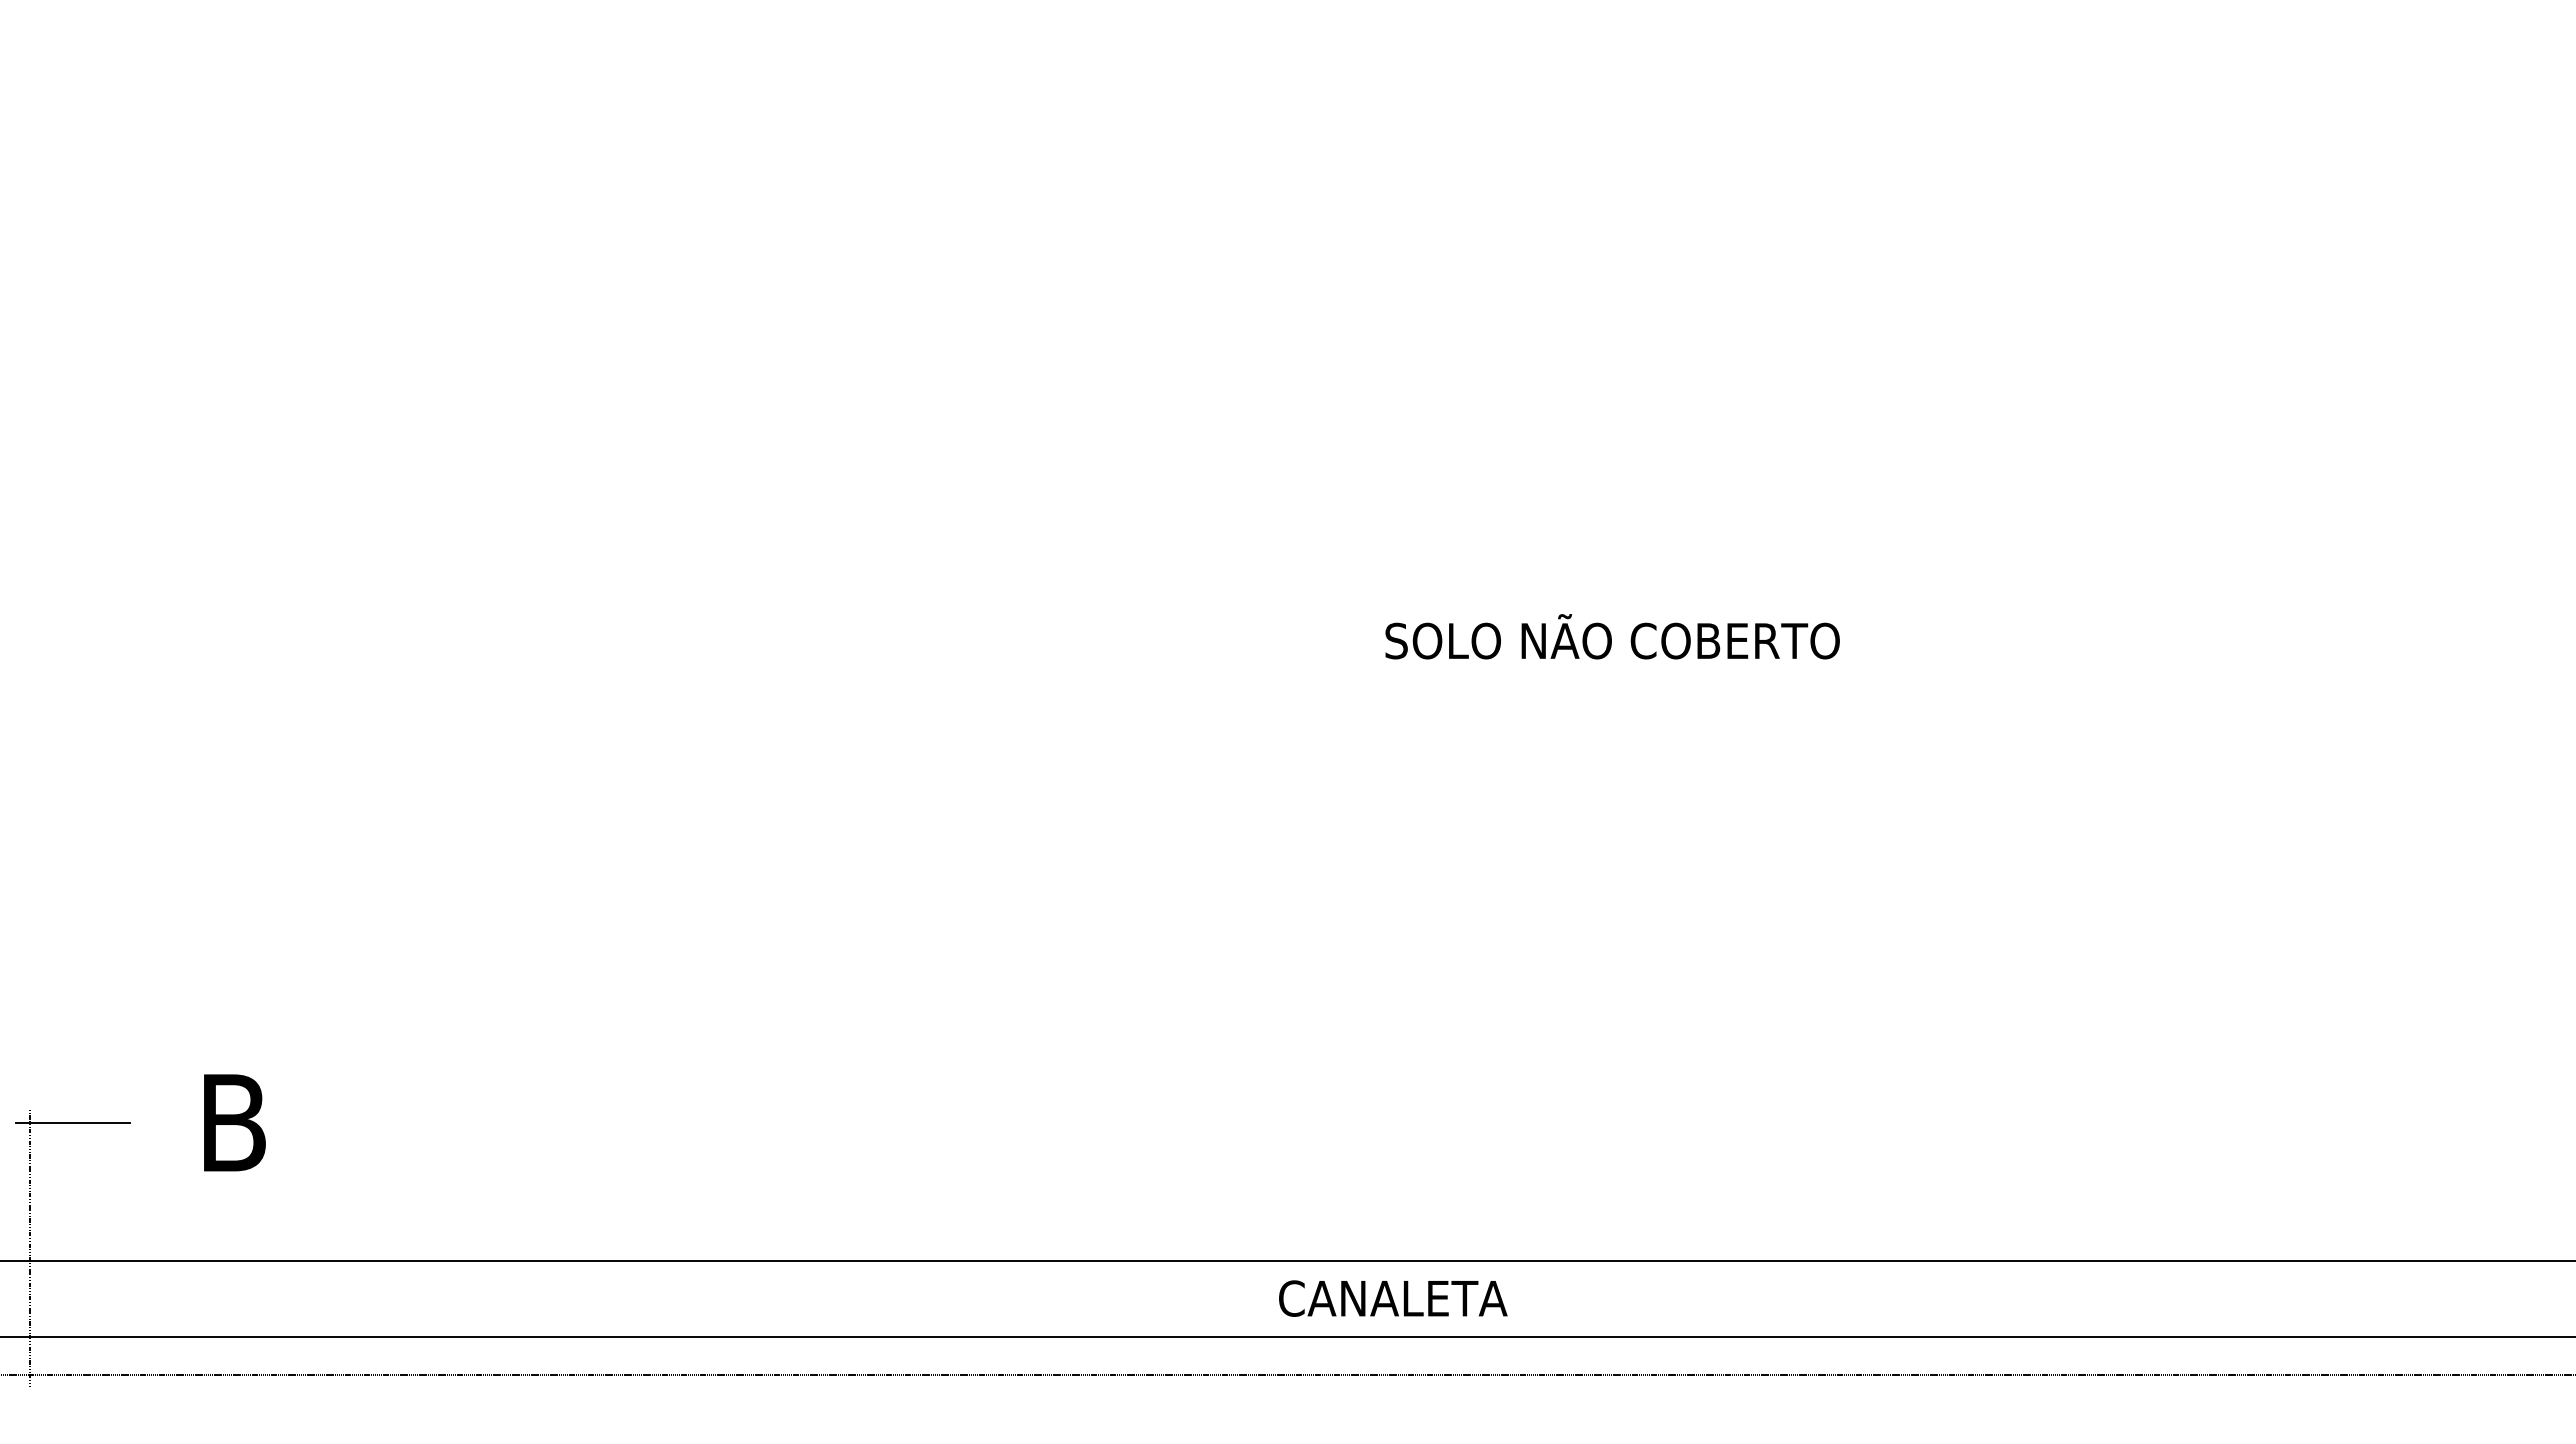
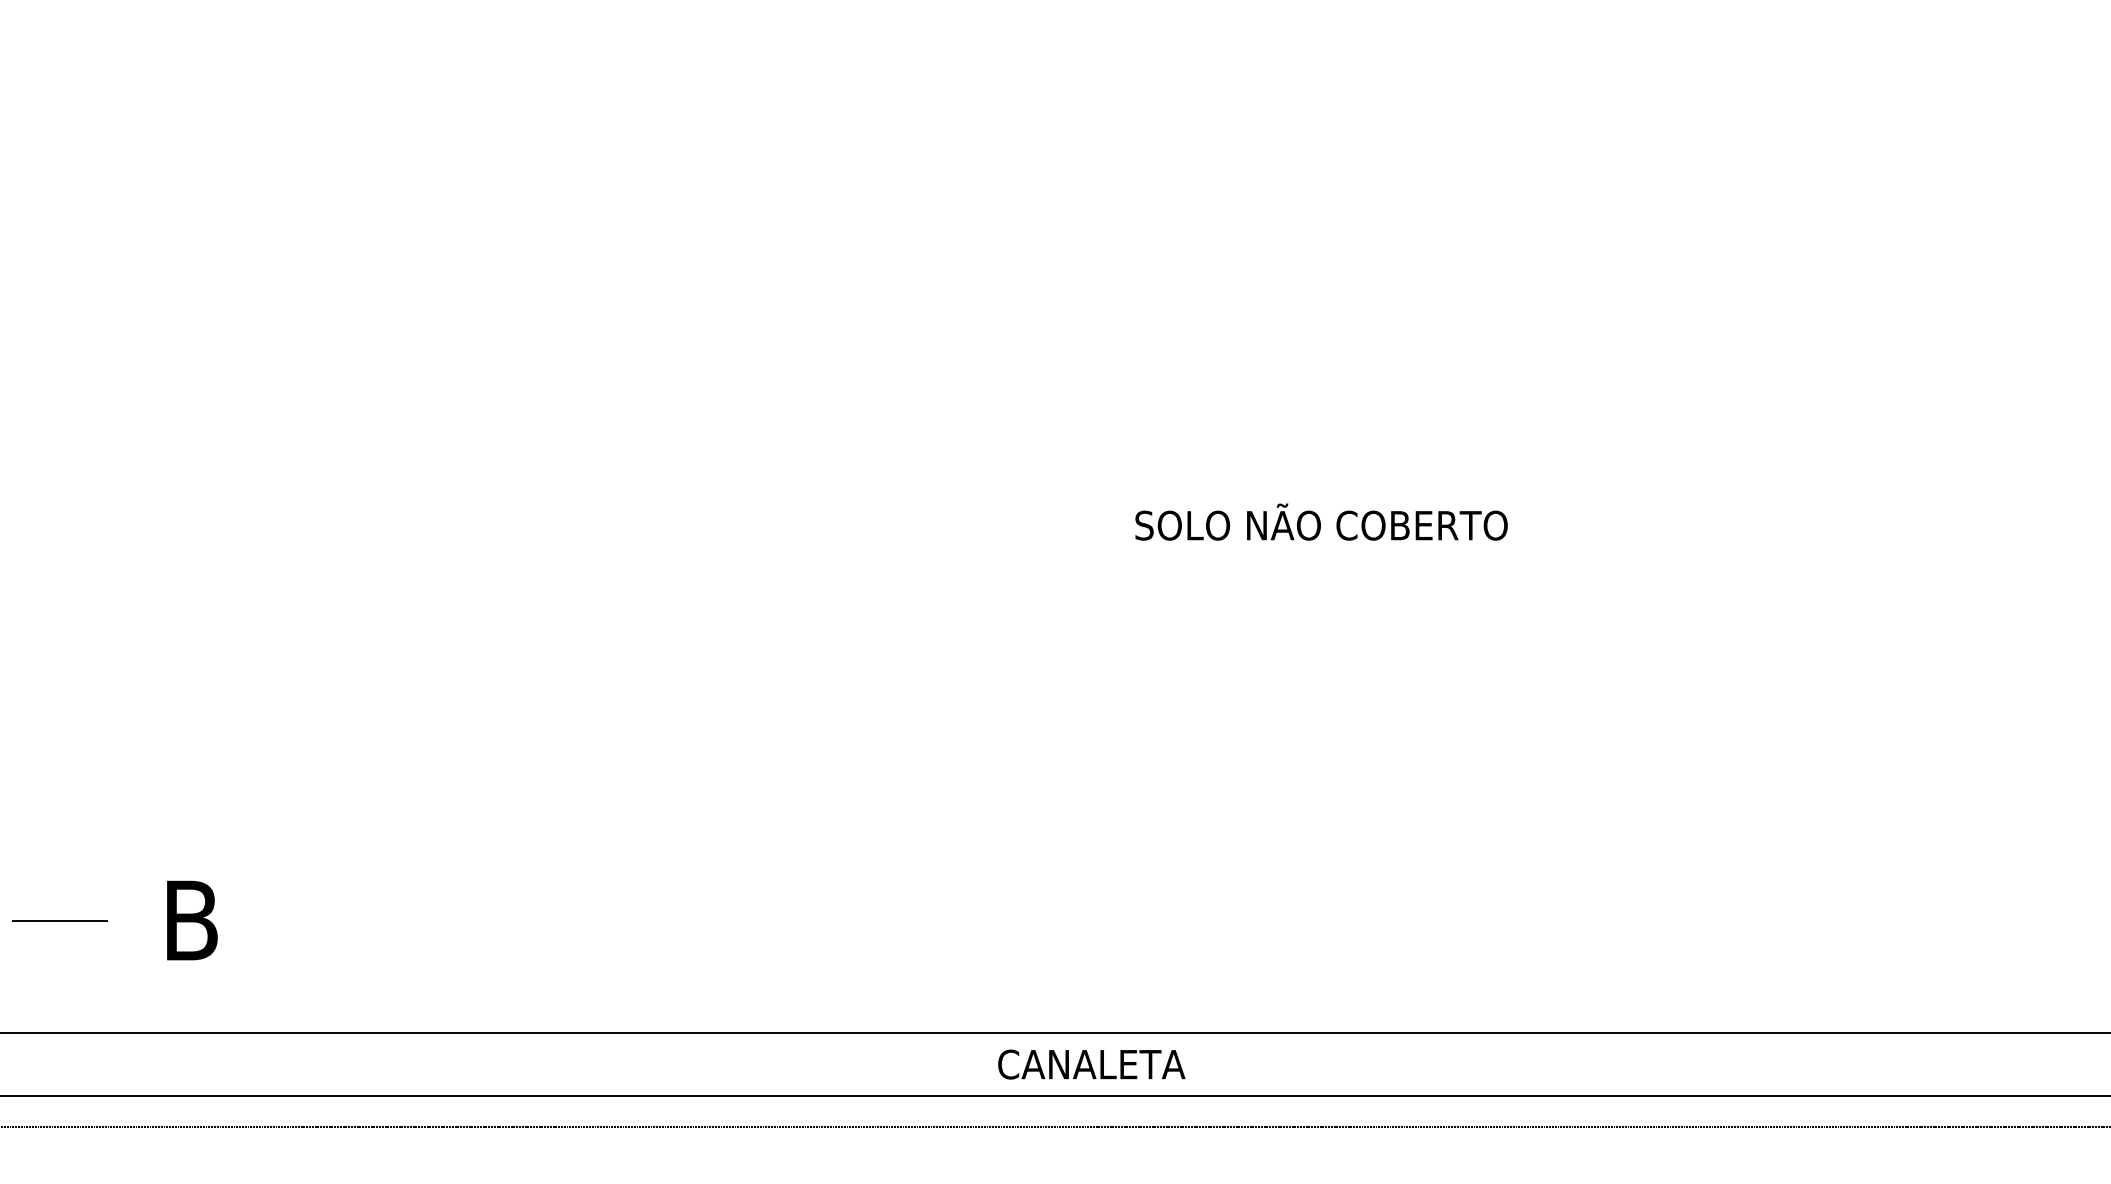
line: (30, 1247) -> (24, 1022), removed
text: (1393, 1298) -> (1091, 1064), moved

